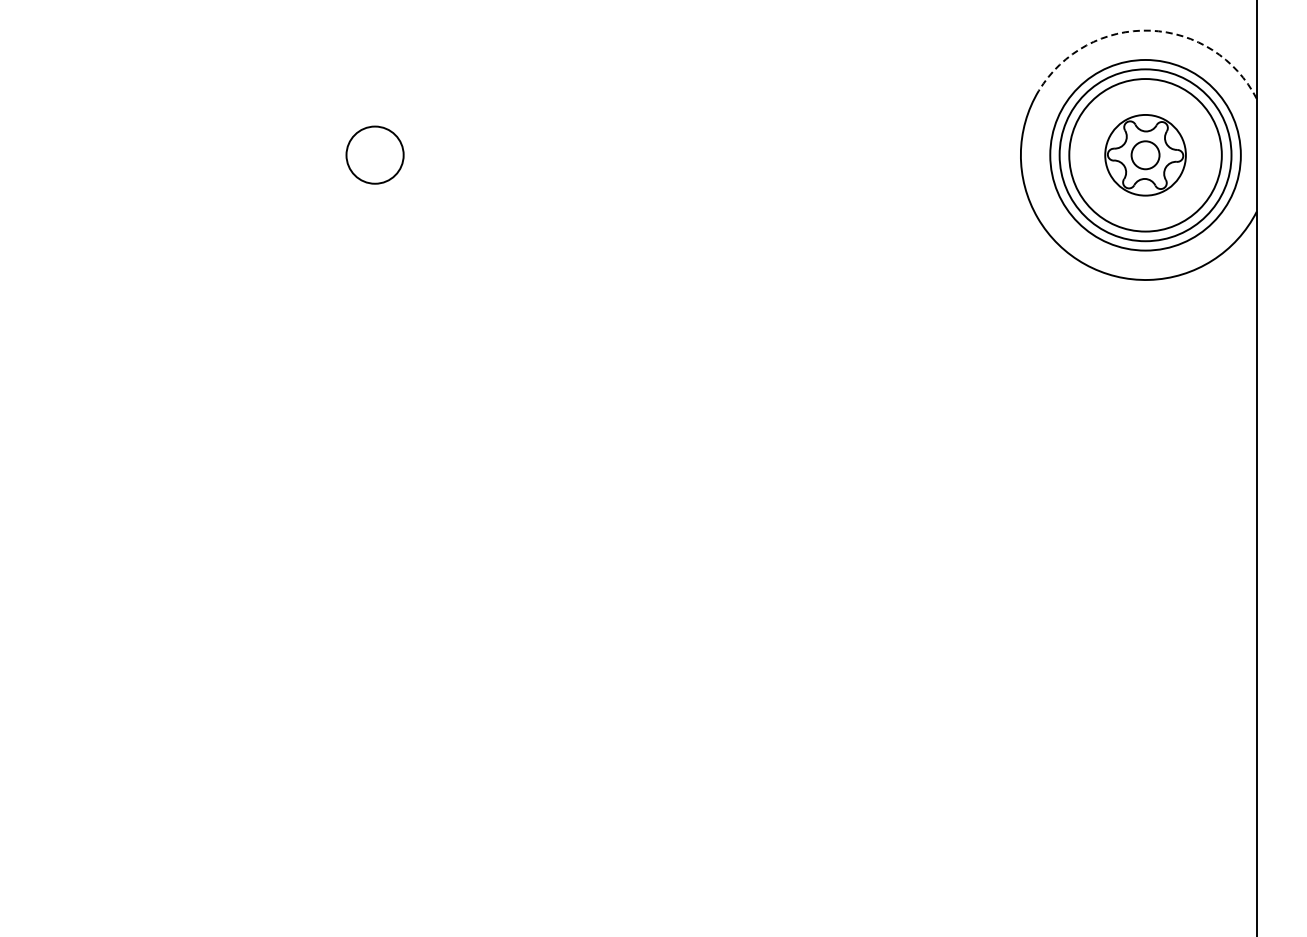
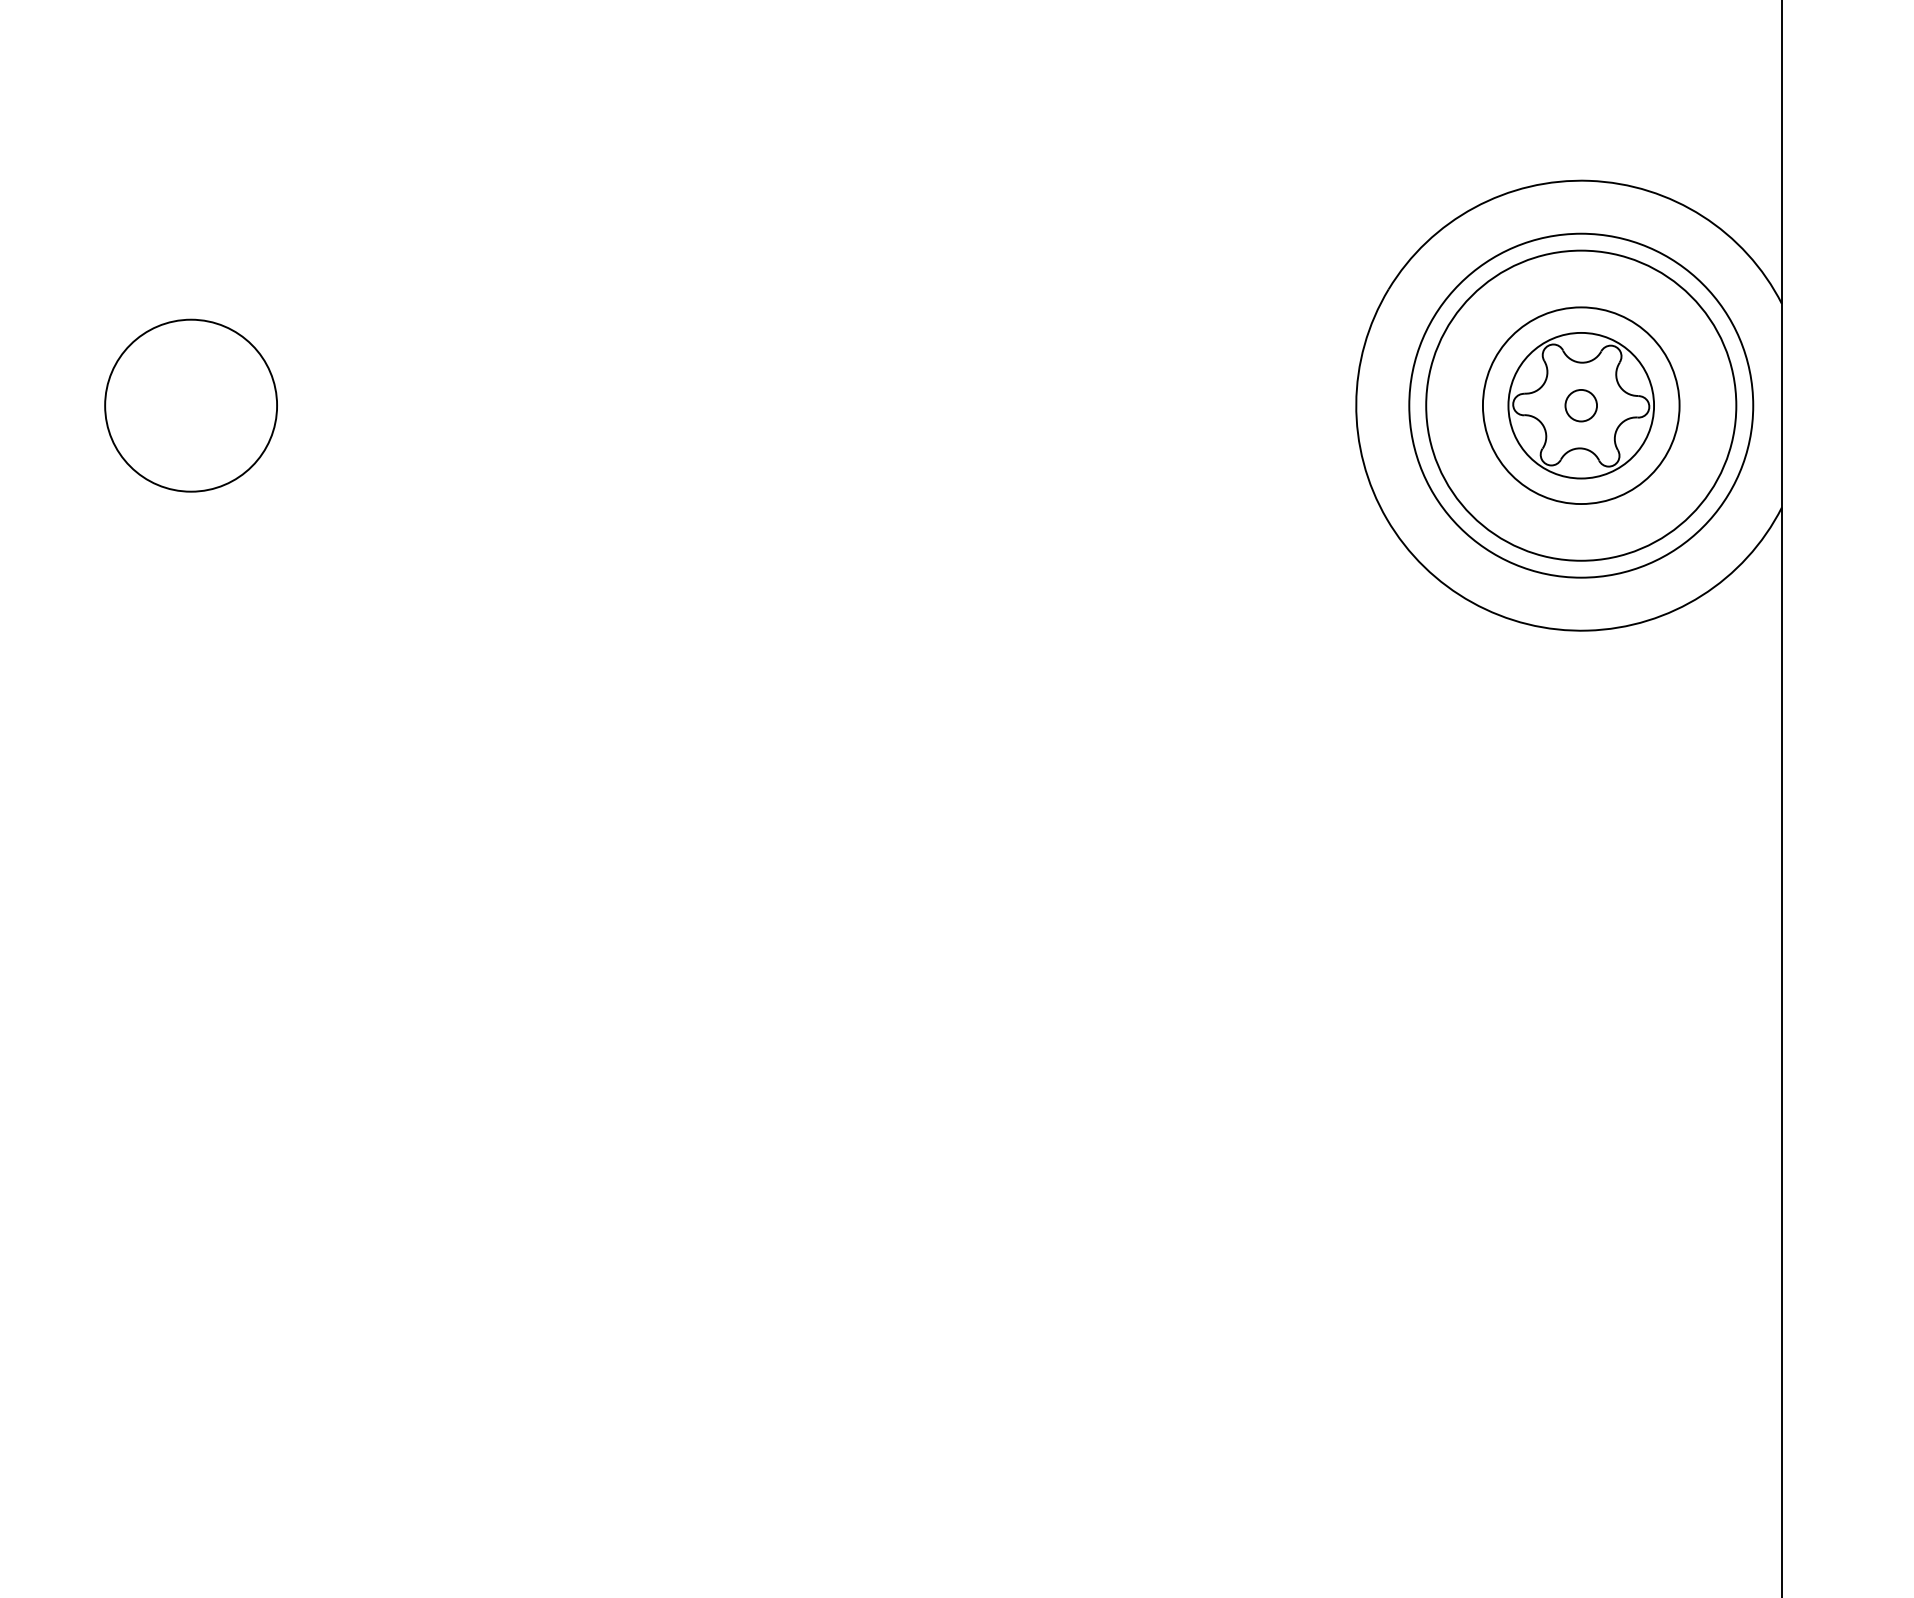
arc: (1150, 30) -> (1590, 180), dashed -> solid
circle: (374, 154) -> (189, 404), size x1.67
circle: (1145, 154) -> (1581, 404), size x0.71
circle: (1145, 155) -> (1581, 406), size x0.62

